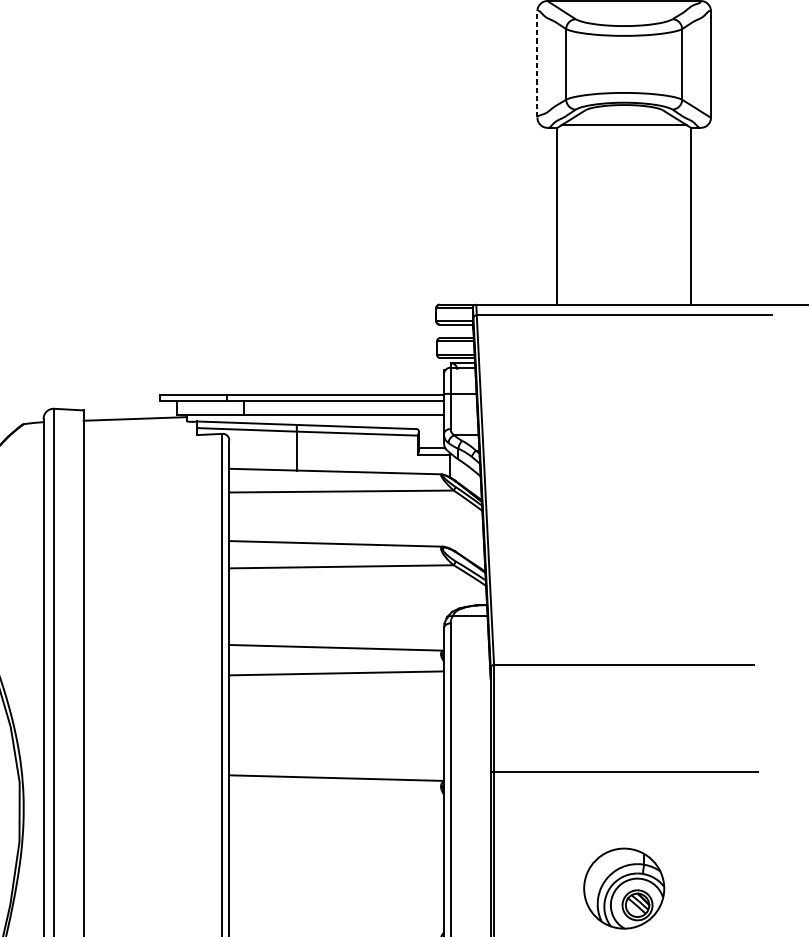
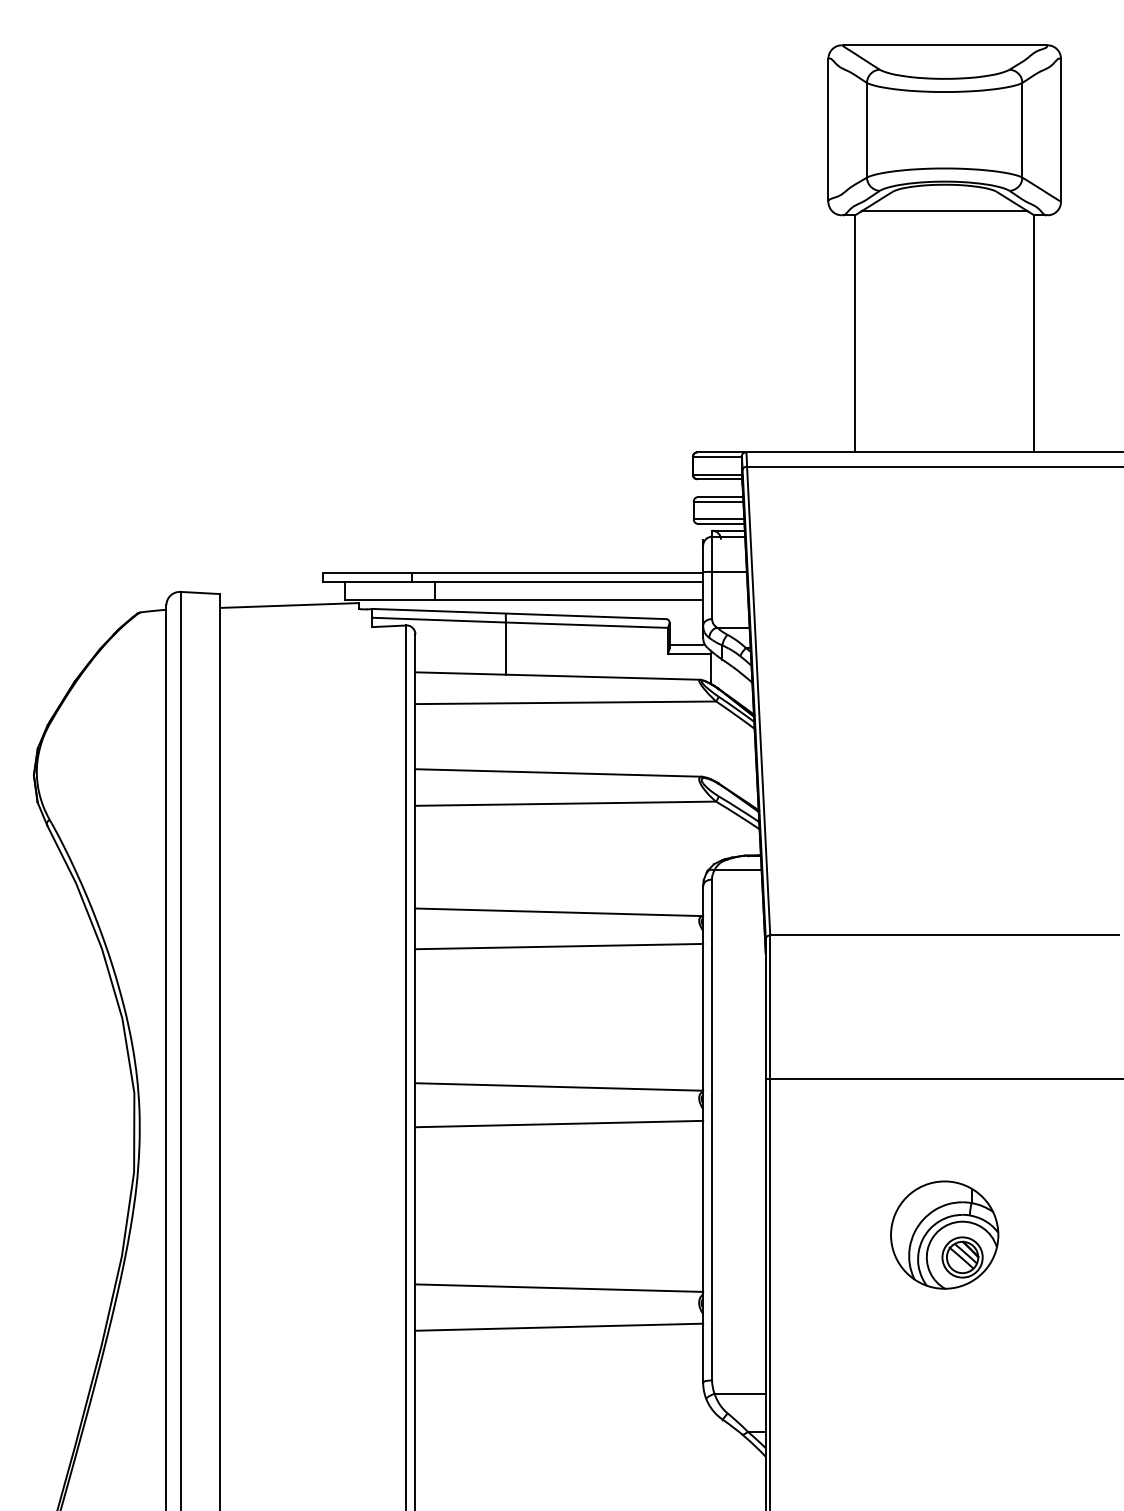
line: (537, 63) -> (828, 129), dashed -> solid
line: (336, 805) -> (559, 1123), added
line: (336, 927) -> (559, 1287), added

